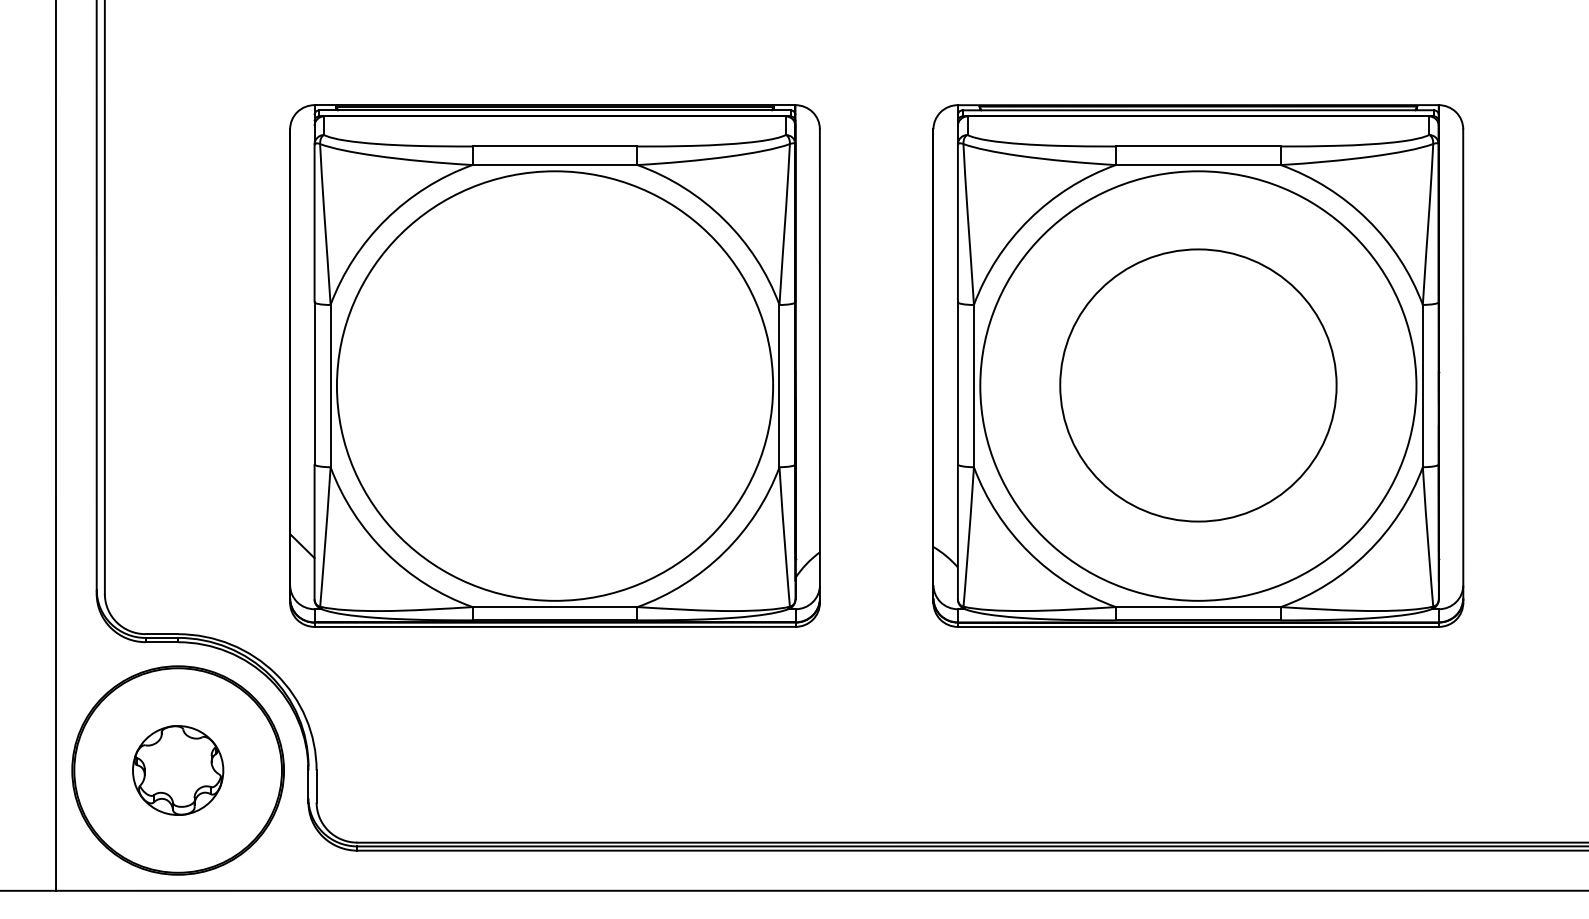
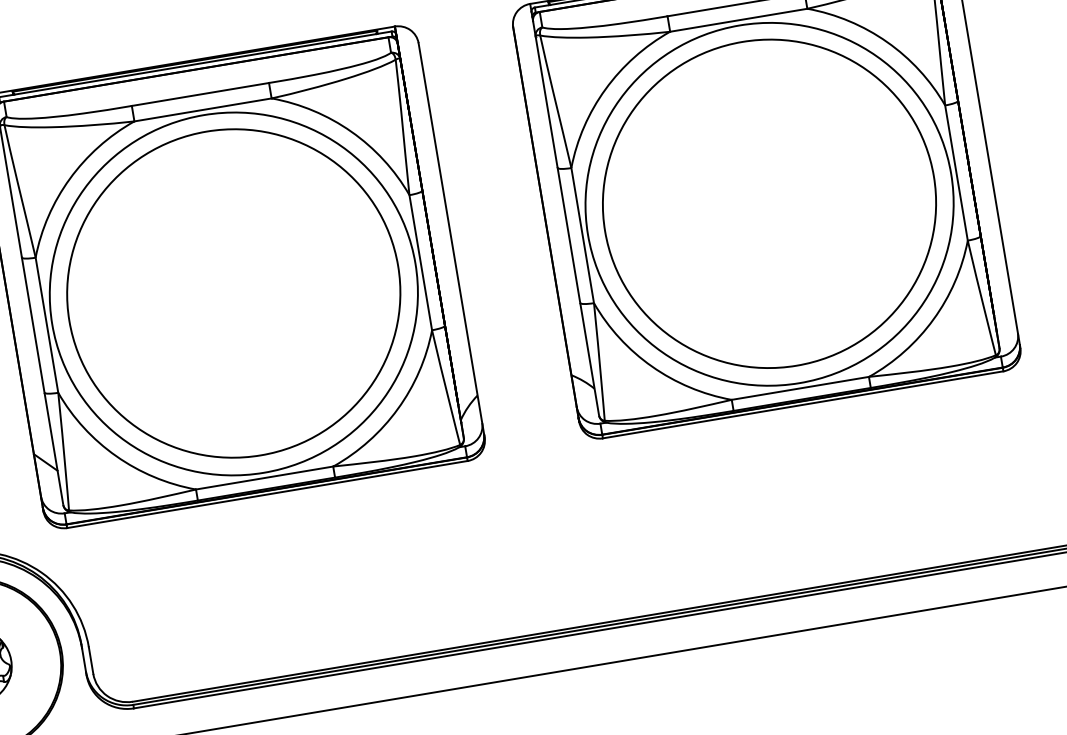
part: (554, 385) -> (233, 293), added
part: (1198, 385) -> (769, 203), size x1.43

